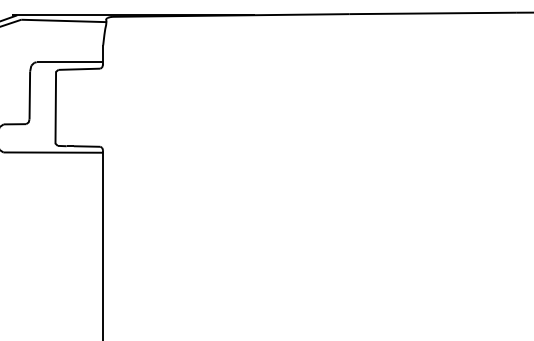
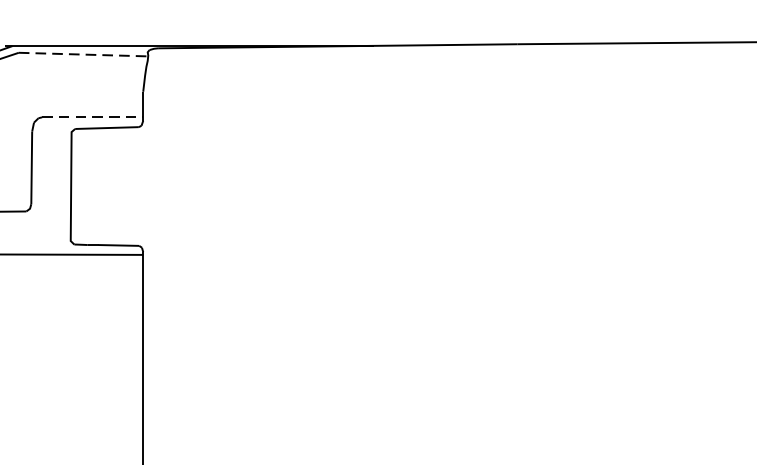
line: (63, 20) -> (82, 53), solid -> dashed
line: (70, 62) -> (93, 117), solid -> dashed

